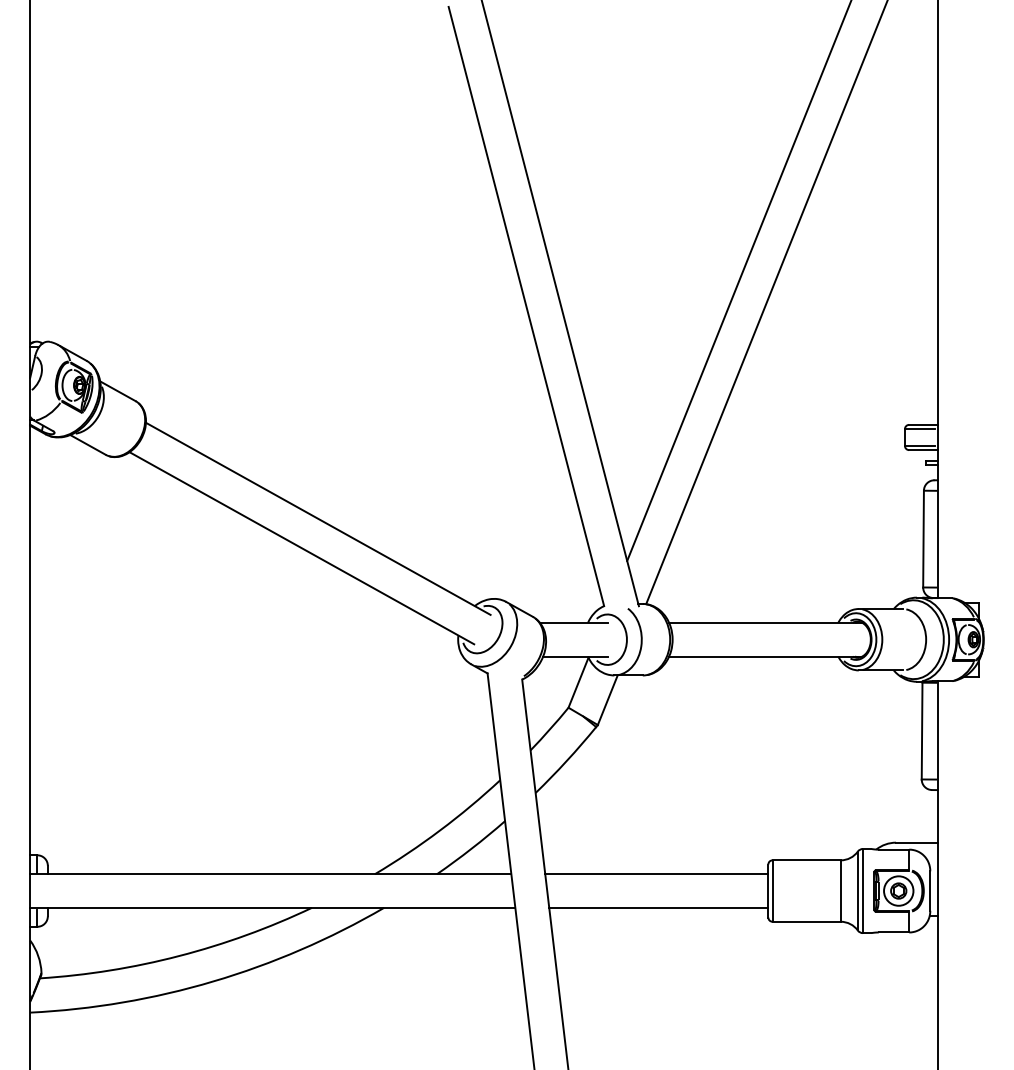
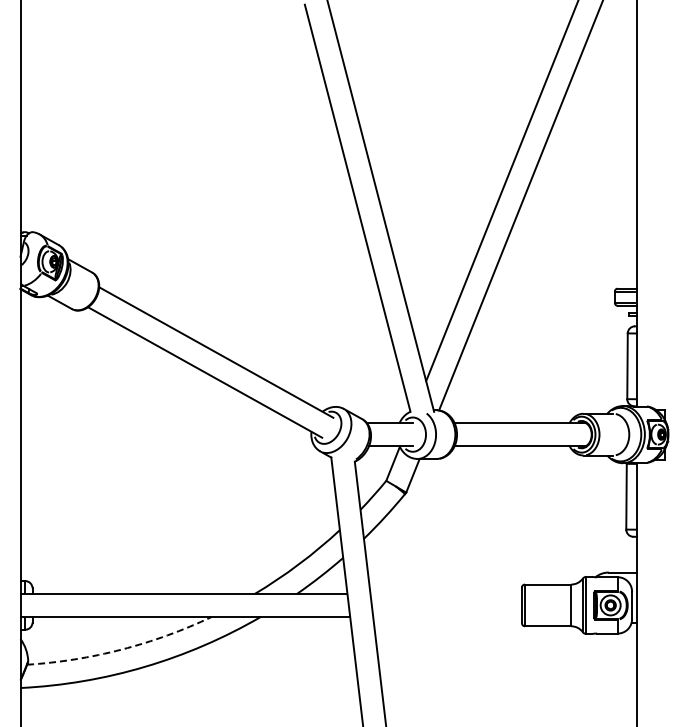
line: (657, 873) -> (446, 593), removed
line: (658, 907) -> (447, 616), removed
arc: (178, 955) -> (121, 649), solid -> dashed

